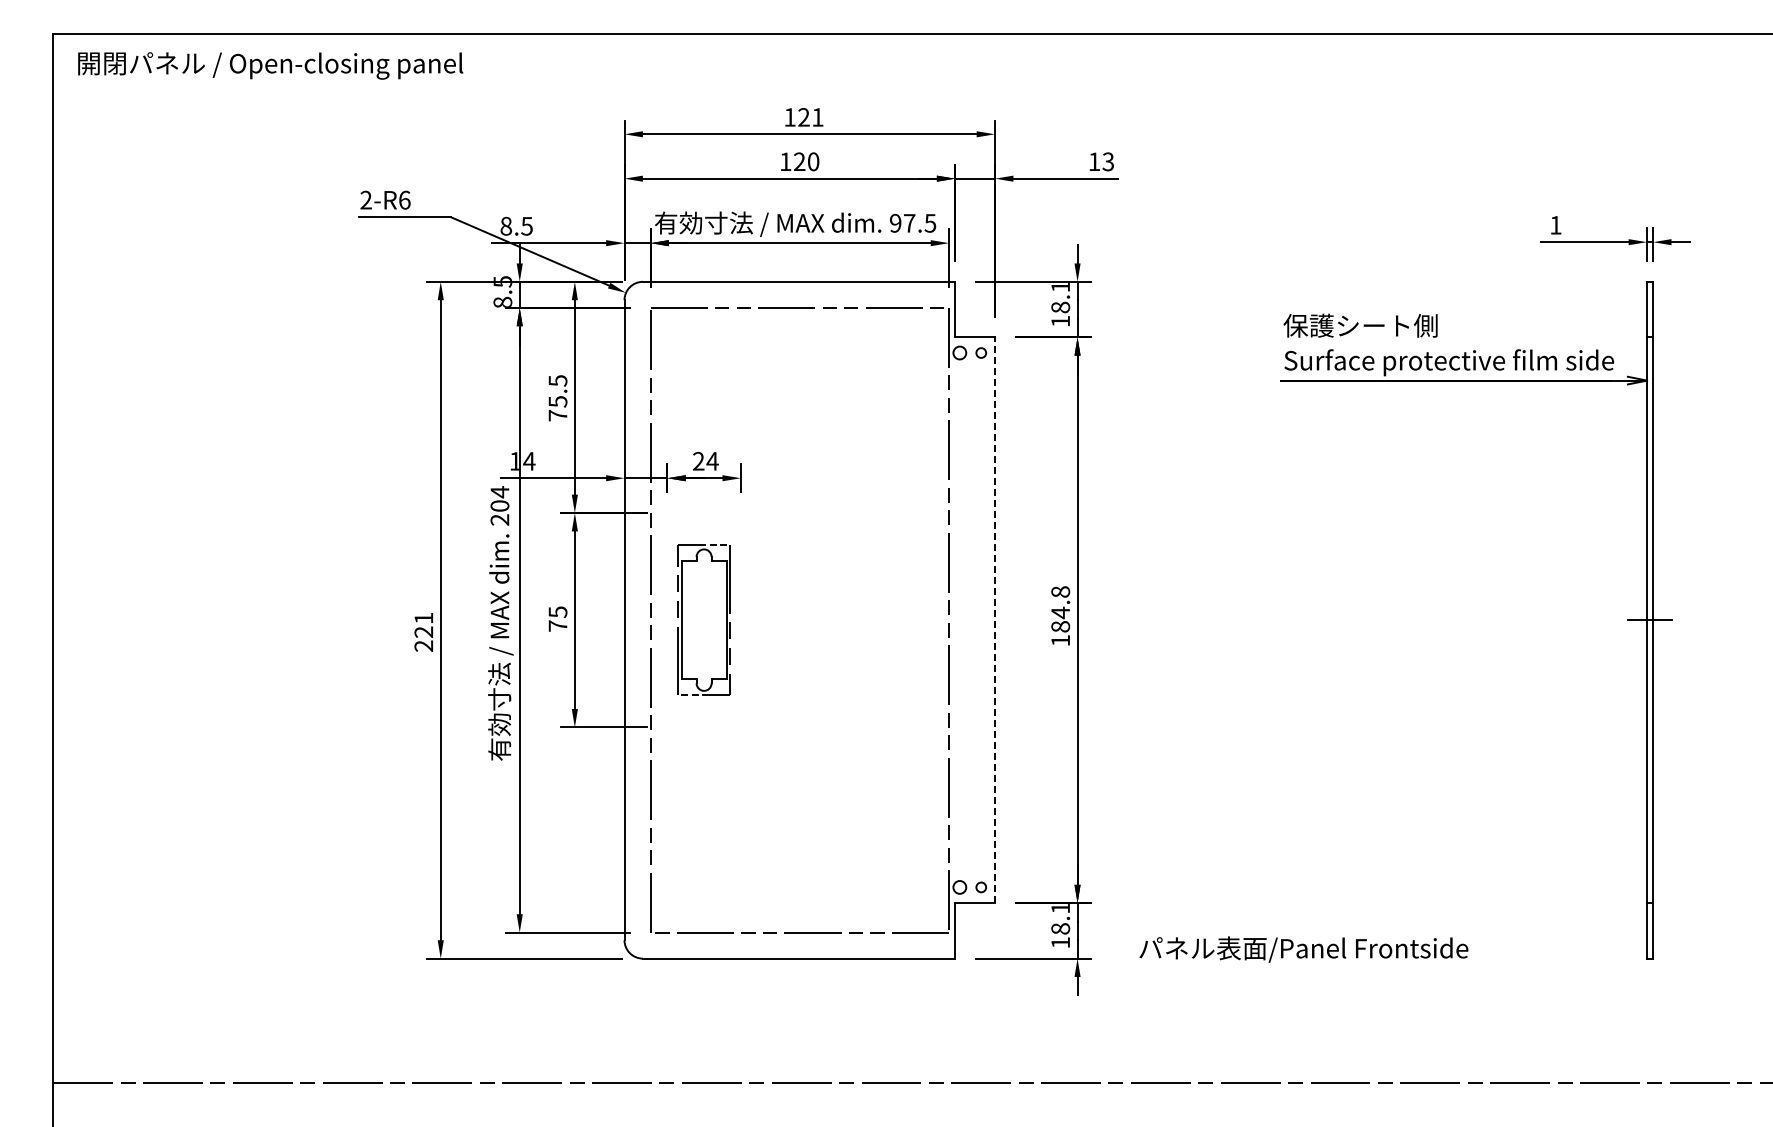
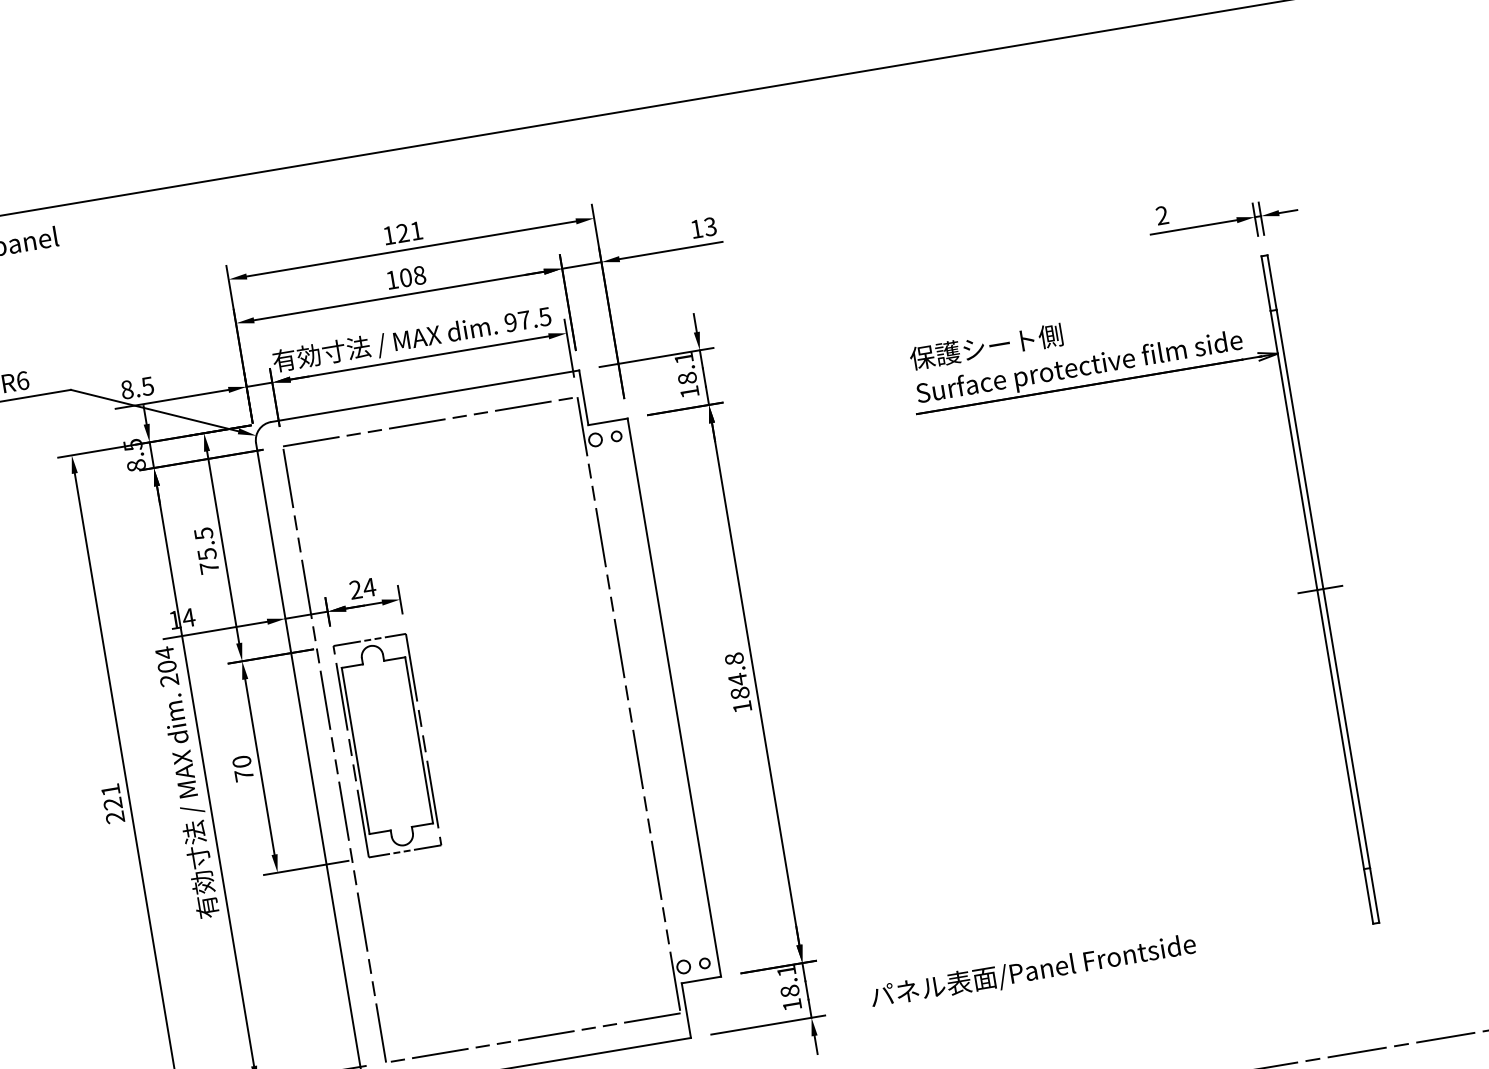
text: (806, 161) -> (412, 276), 120 -> 108
text: (1555, 224) -> (1161, 214), 1 -> 2
text: (557, 612) -> (241, 762), 75 -> 70
part: (703, 619) -> (386, 745), size x1.43
line: (995, 620) -> (674, 697), dashed -> solid

